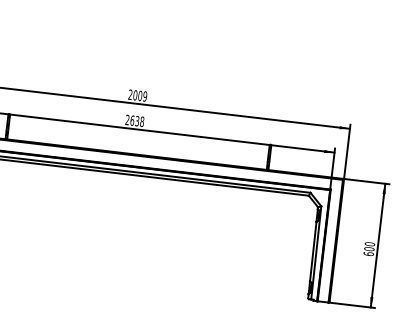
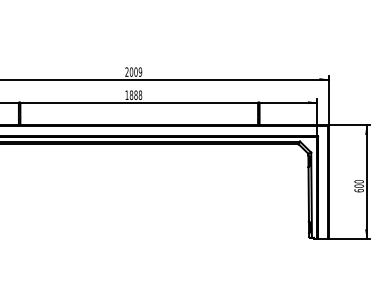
text: (132, 119) -> (131, 94), 2638 -> 1888

